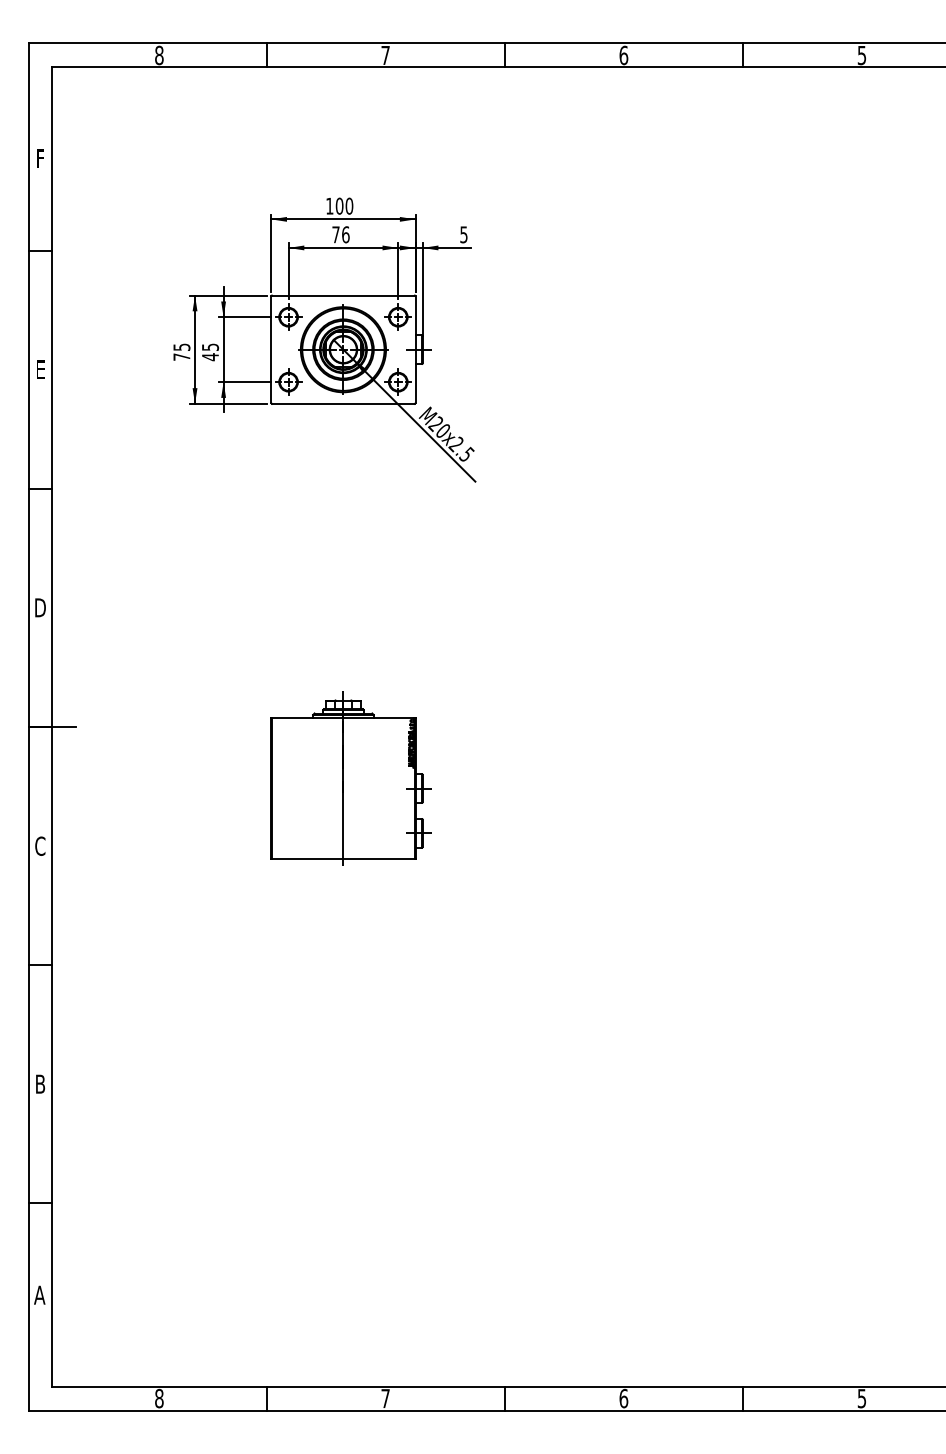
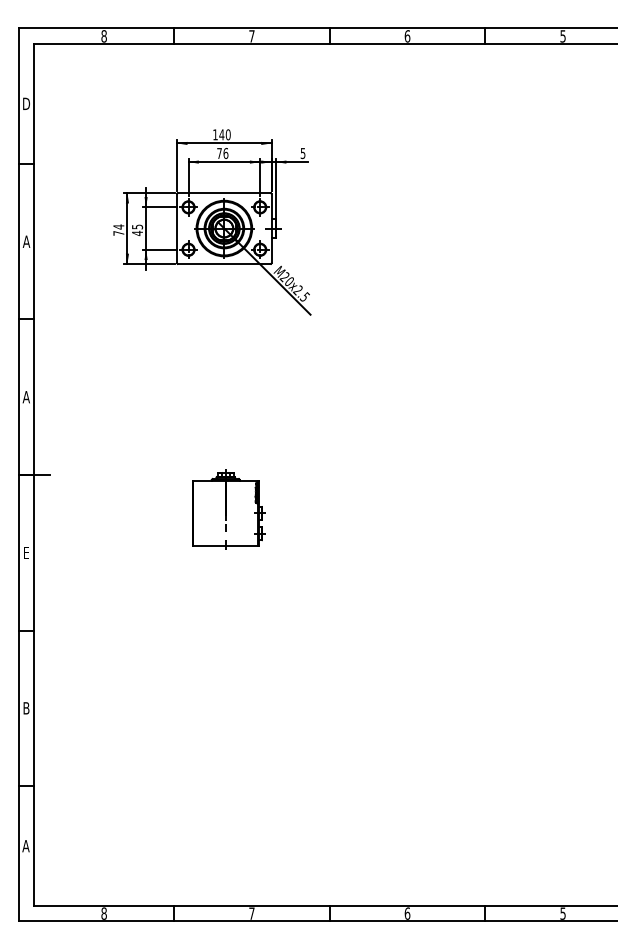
text: (40, 158) -> (26, 103), F -> D
text: (339, 205) -> (221, 134), 100 -> 140
text: (181, 346) -> (118, 226), 75 -> 74
text: (40, 369) -> (26, 241), E -> A
text: (38, 608) -> (25, 397), D -> A
part: (349, 778) -> (228, 508), size x0.7
text: (40, 845) -> (26, 552), C -> E

